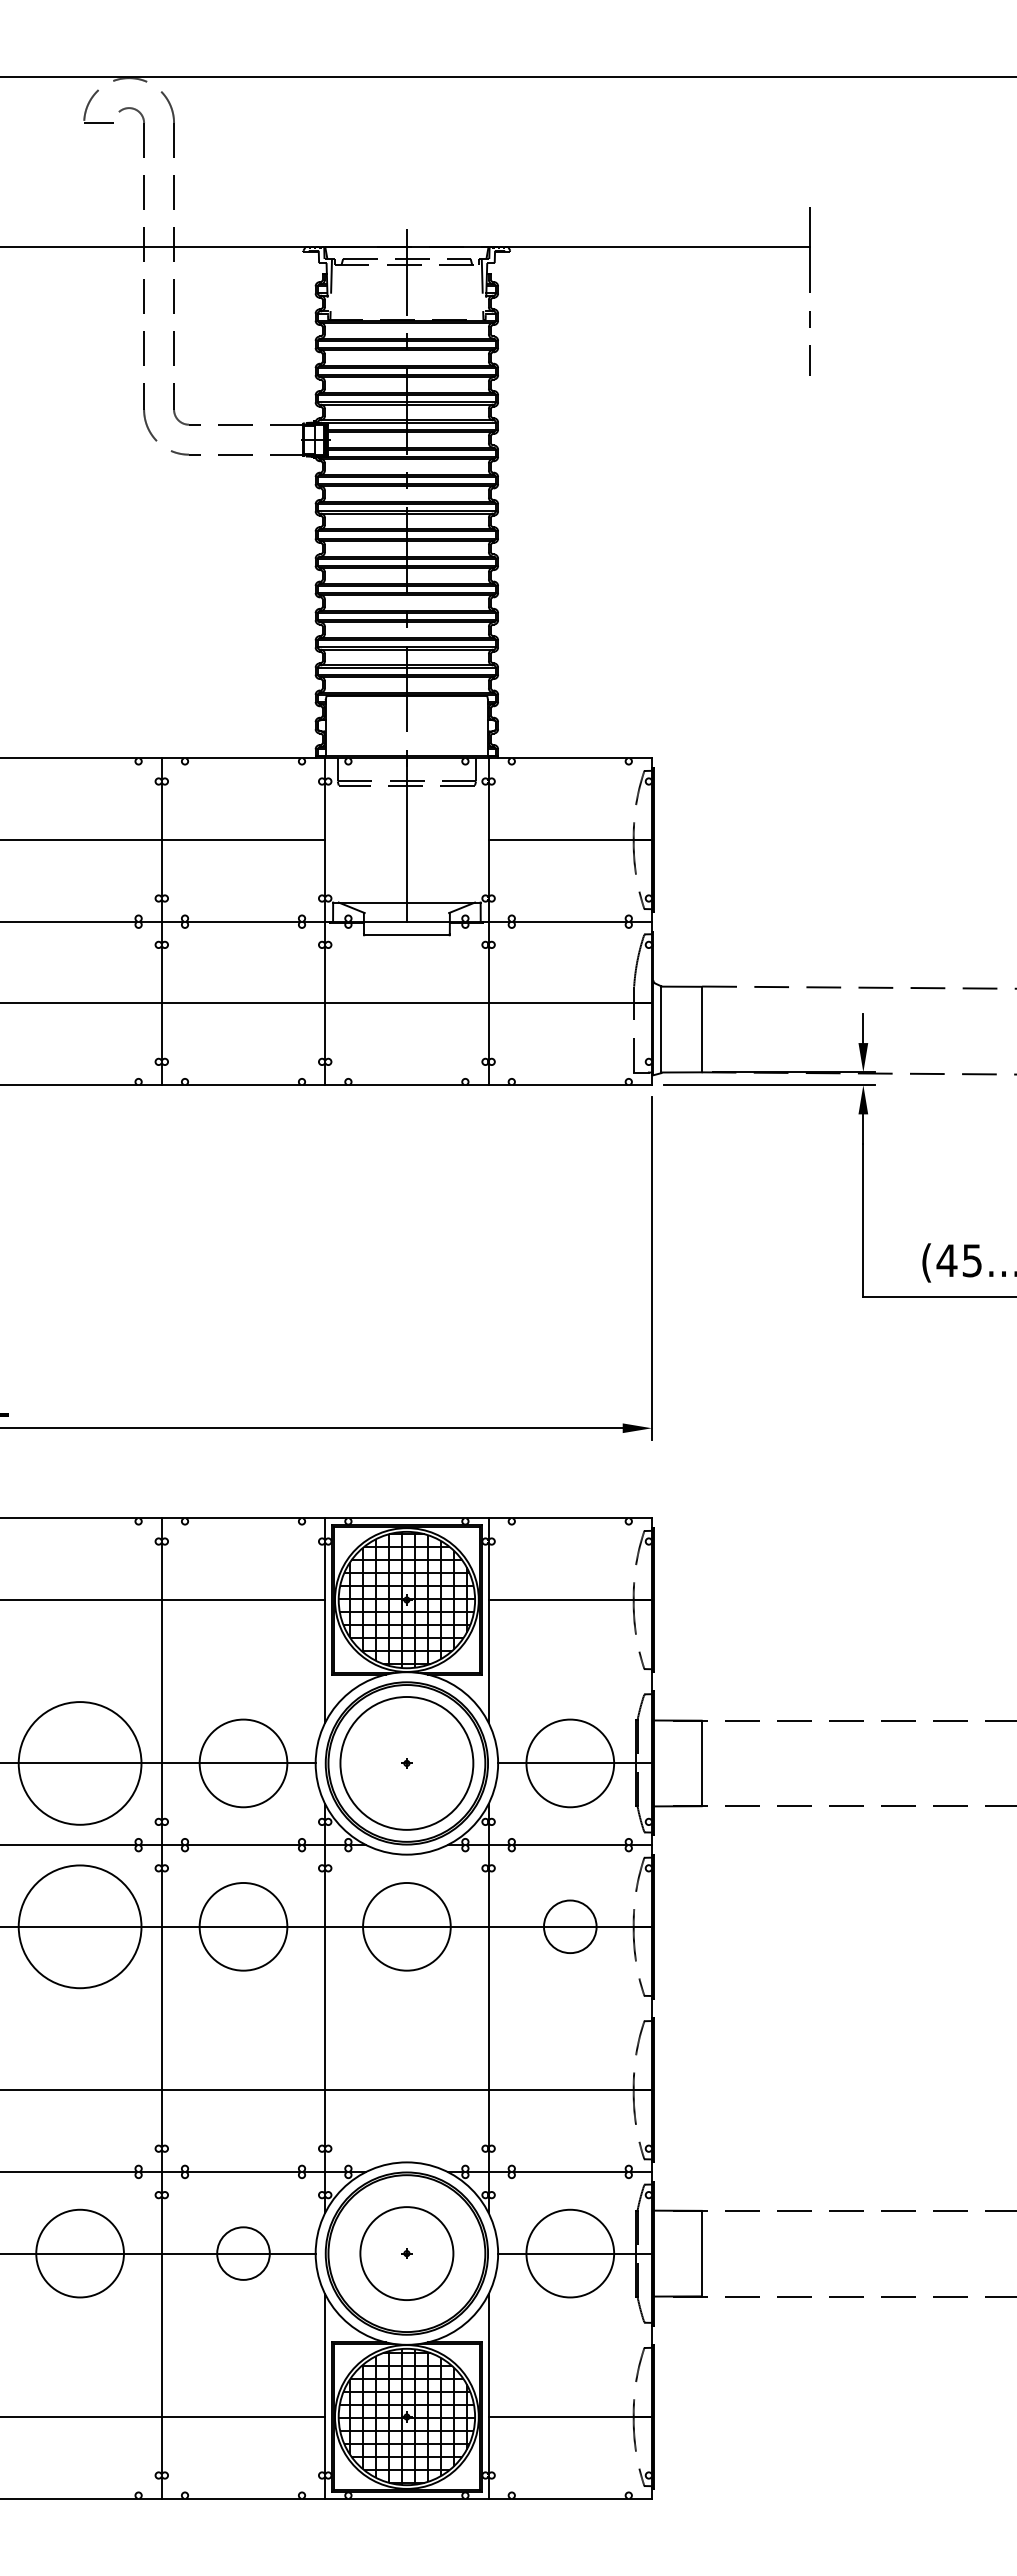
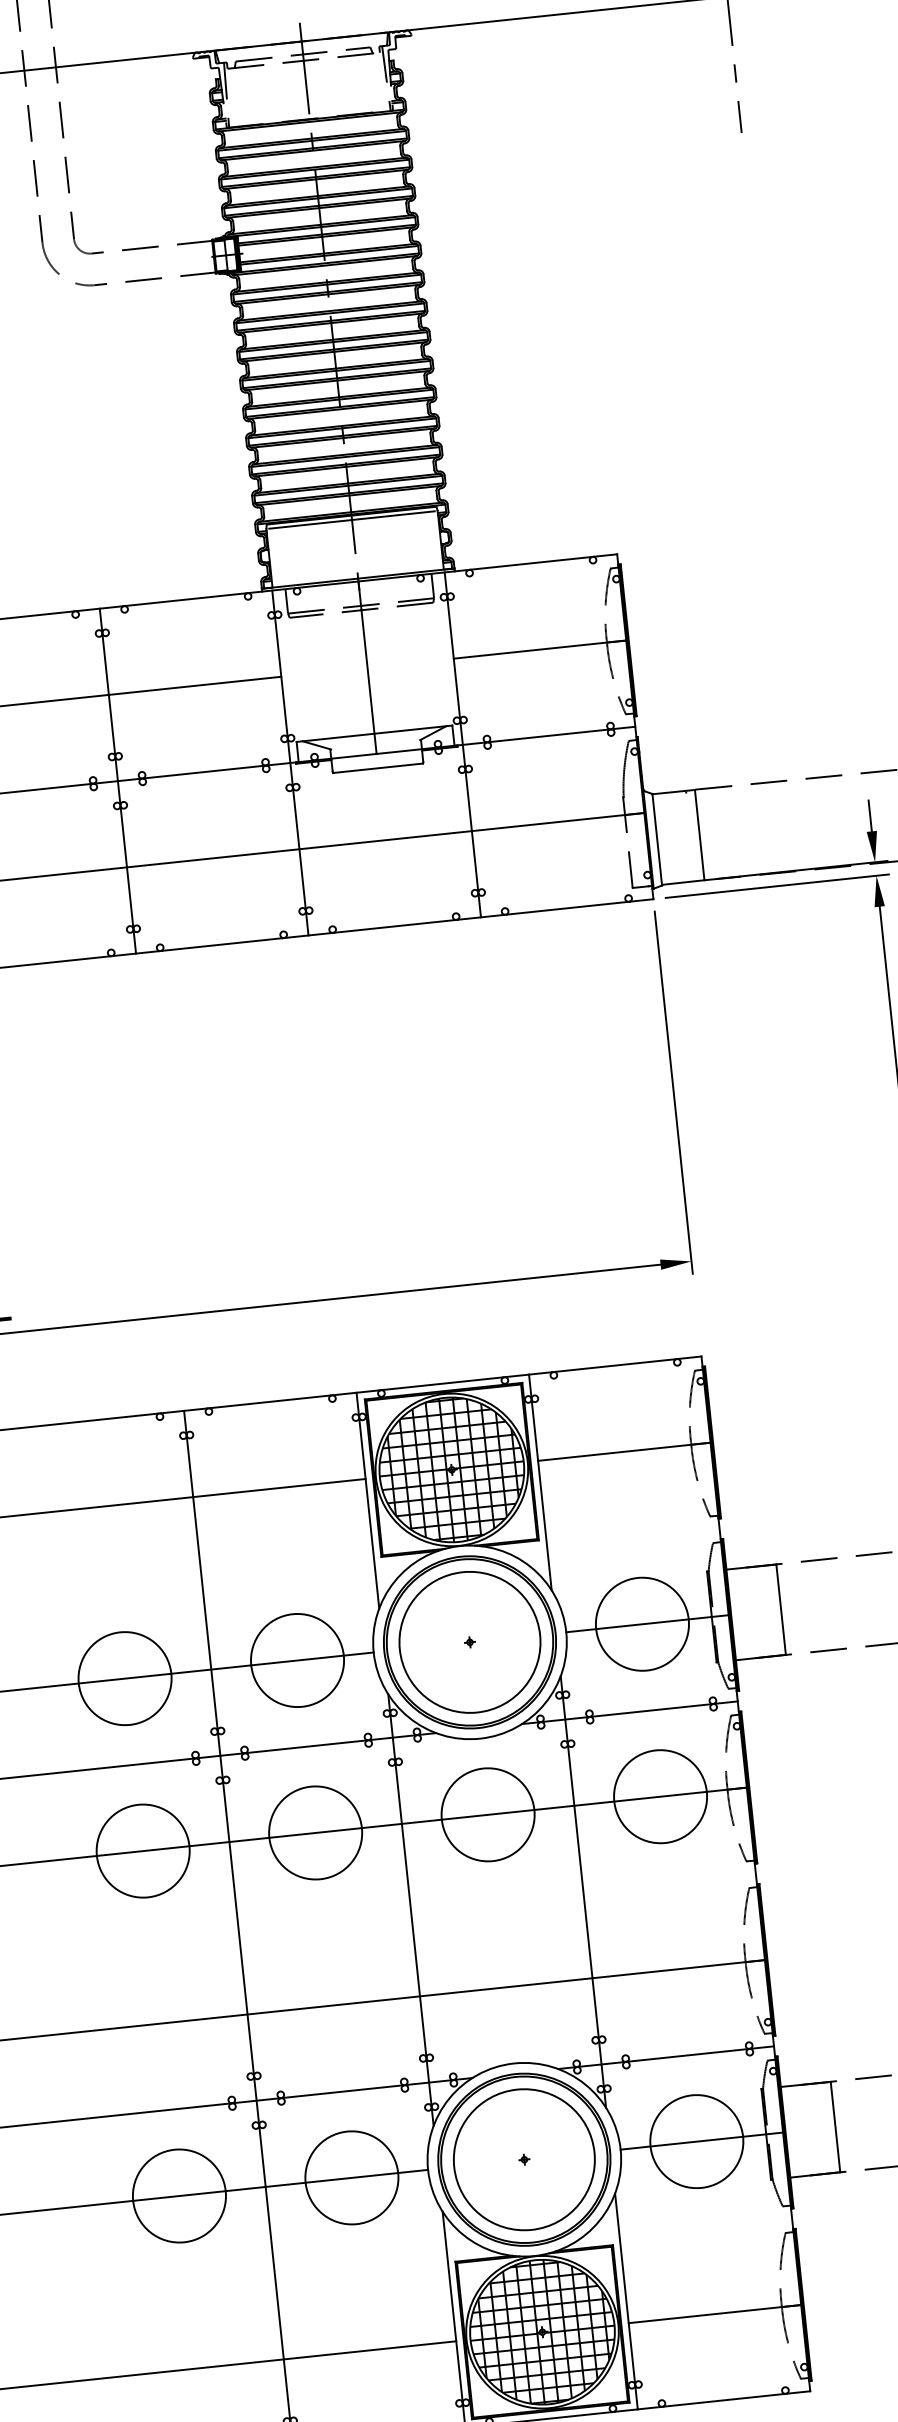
line: (406, 700) -> (351, 520), added
circle: (79, 1763) -> (124, 1678), size x0.71
circle: (79, 1926) -> (142, 1850), size x0.71
circle: (570, 1926) -> (660, 1796), size x1.67
circle: (243, 2253) -> (351, 2177), size x1.67
circle: (406, 2253) -> (523, 2159), size x1.43

